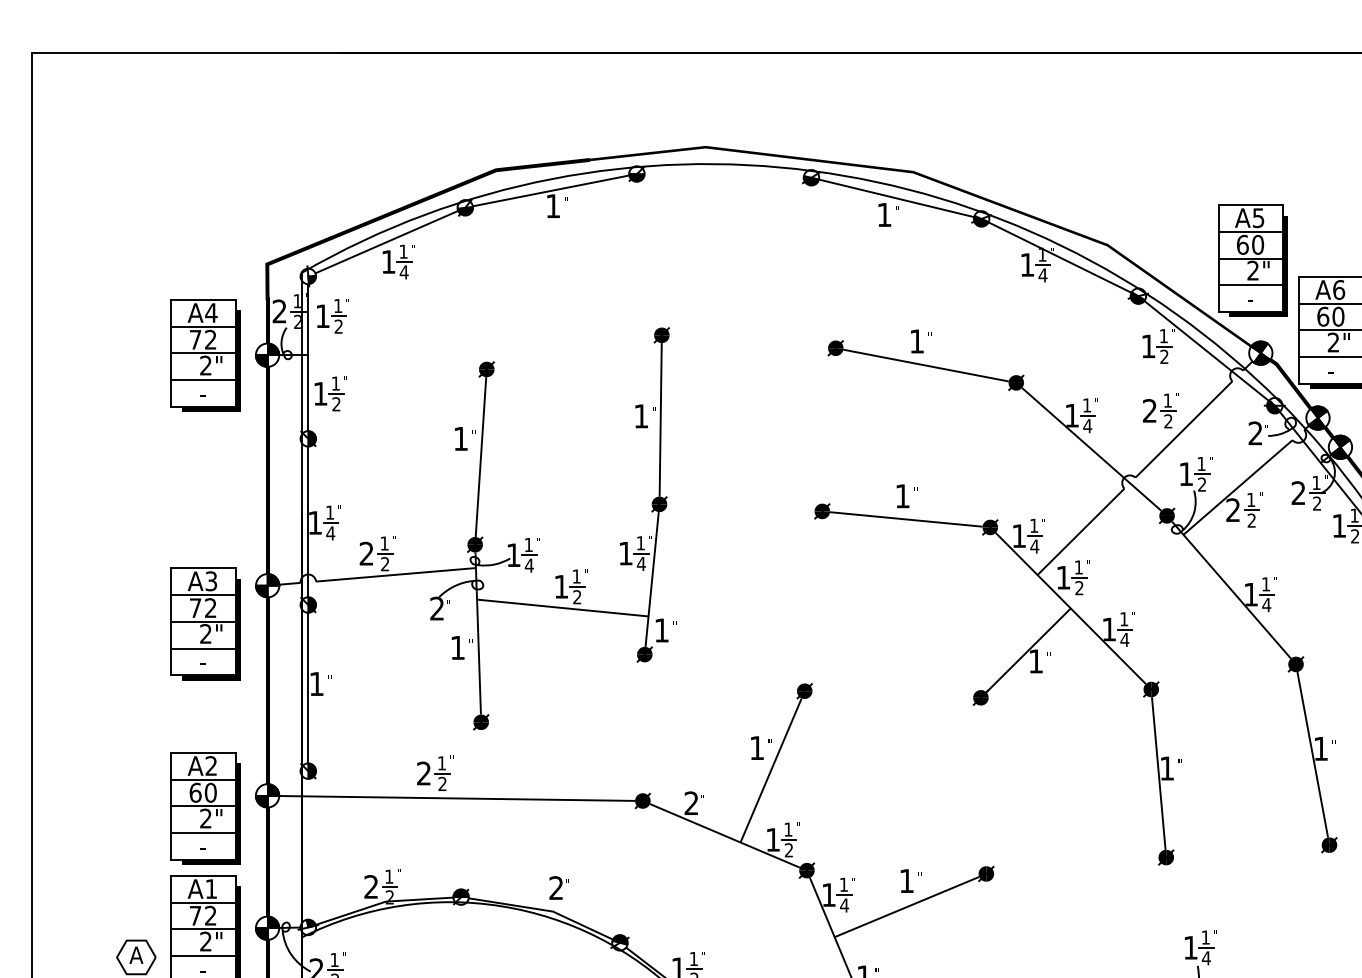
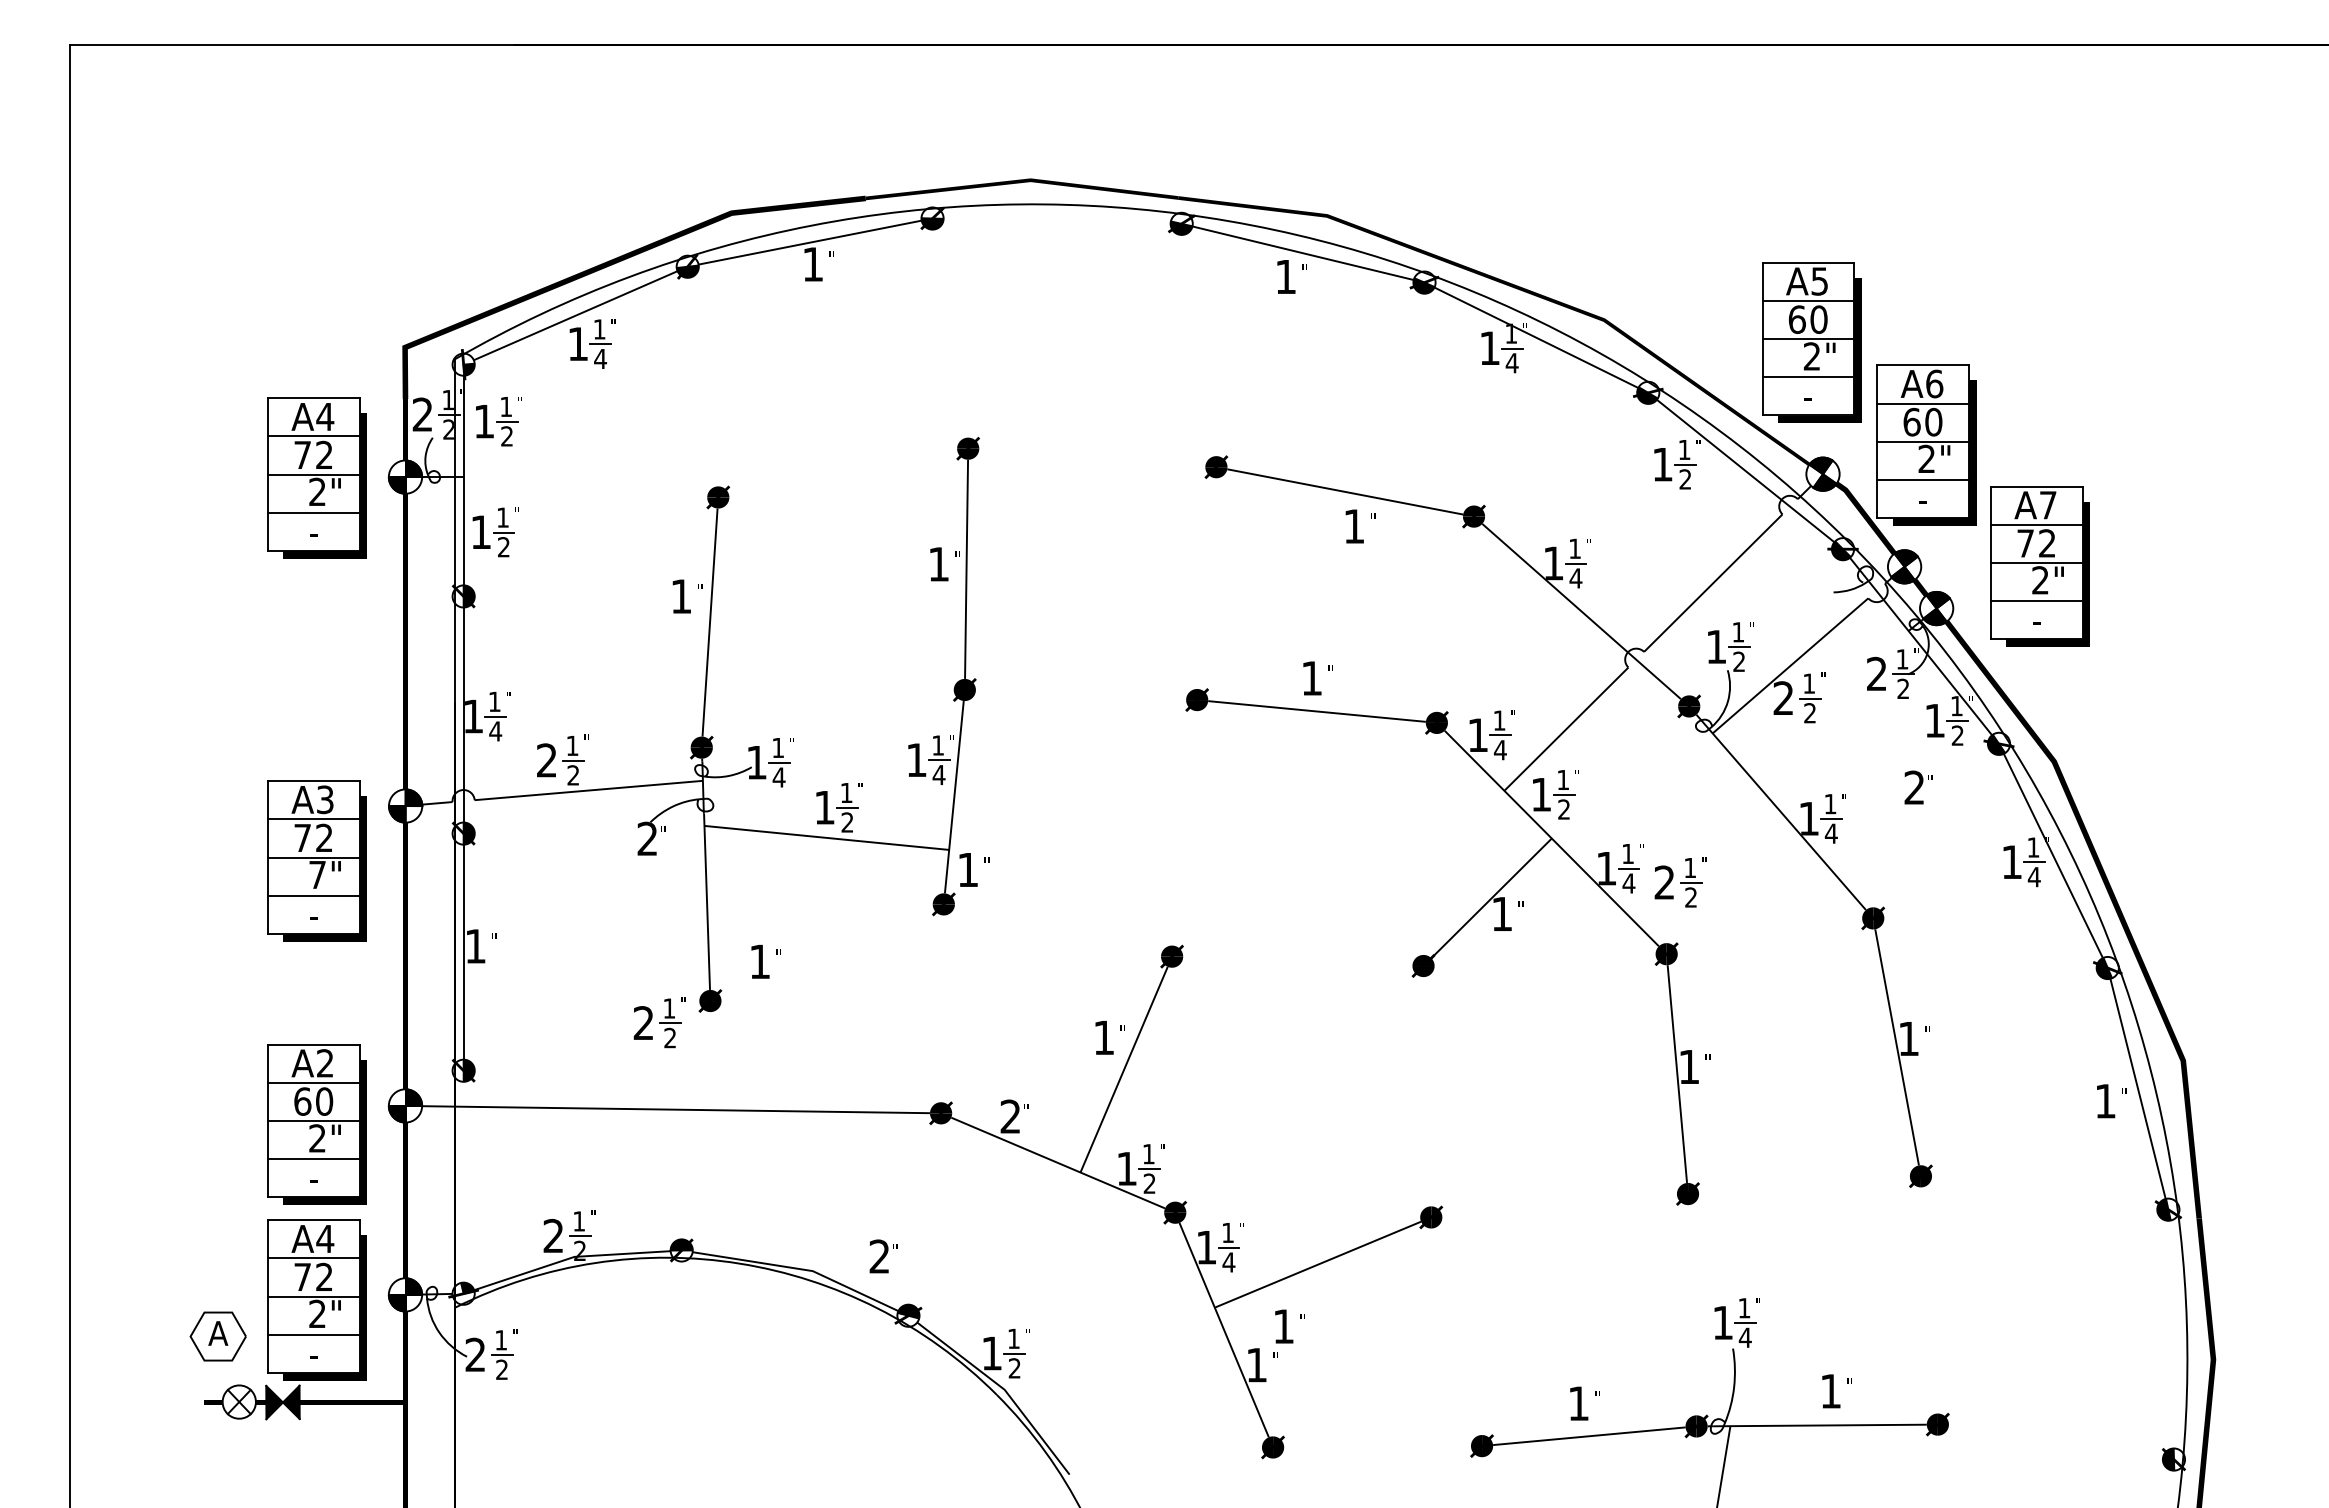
text: (921, 341) -> (1360, 526), moved
part: (1160, 410) -> (1680, 882), moved
text: (1258, 433) -> (1918, 787), moved
text: (205, 633) -> (317, 874), 2" -> 7"
text: (461, 647) -> (765, 961), moved
part: (435, 773) -> (659, 1022), moved
text: (910, 881) -> (1289, 1326), moved
text: (211, 888) -> (325, 1238), A1 -> A4
text: (559, 888) -> (883, 1256), moved

